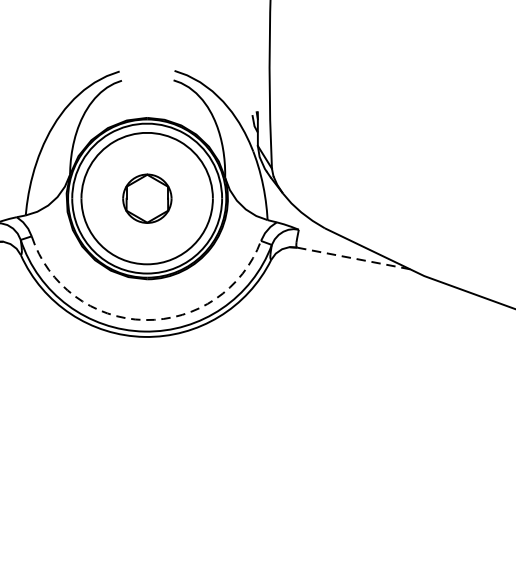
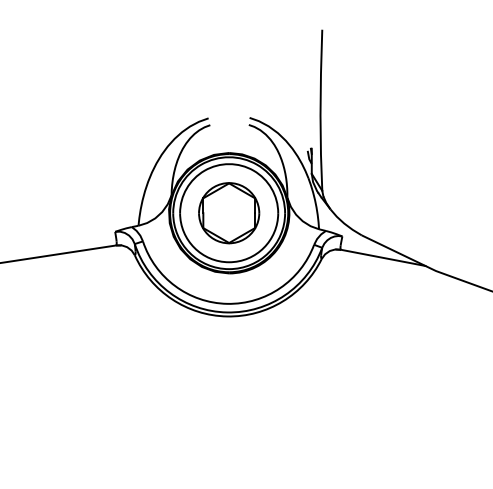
part: (147, 198) -> (229, 213), size x1.67
line: (353, 257) -> (383, 257), dashed -> solid
arc: (144, 319) -> (227, 303), dashed -> solid

